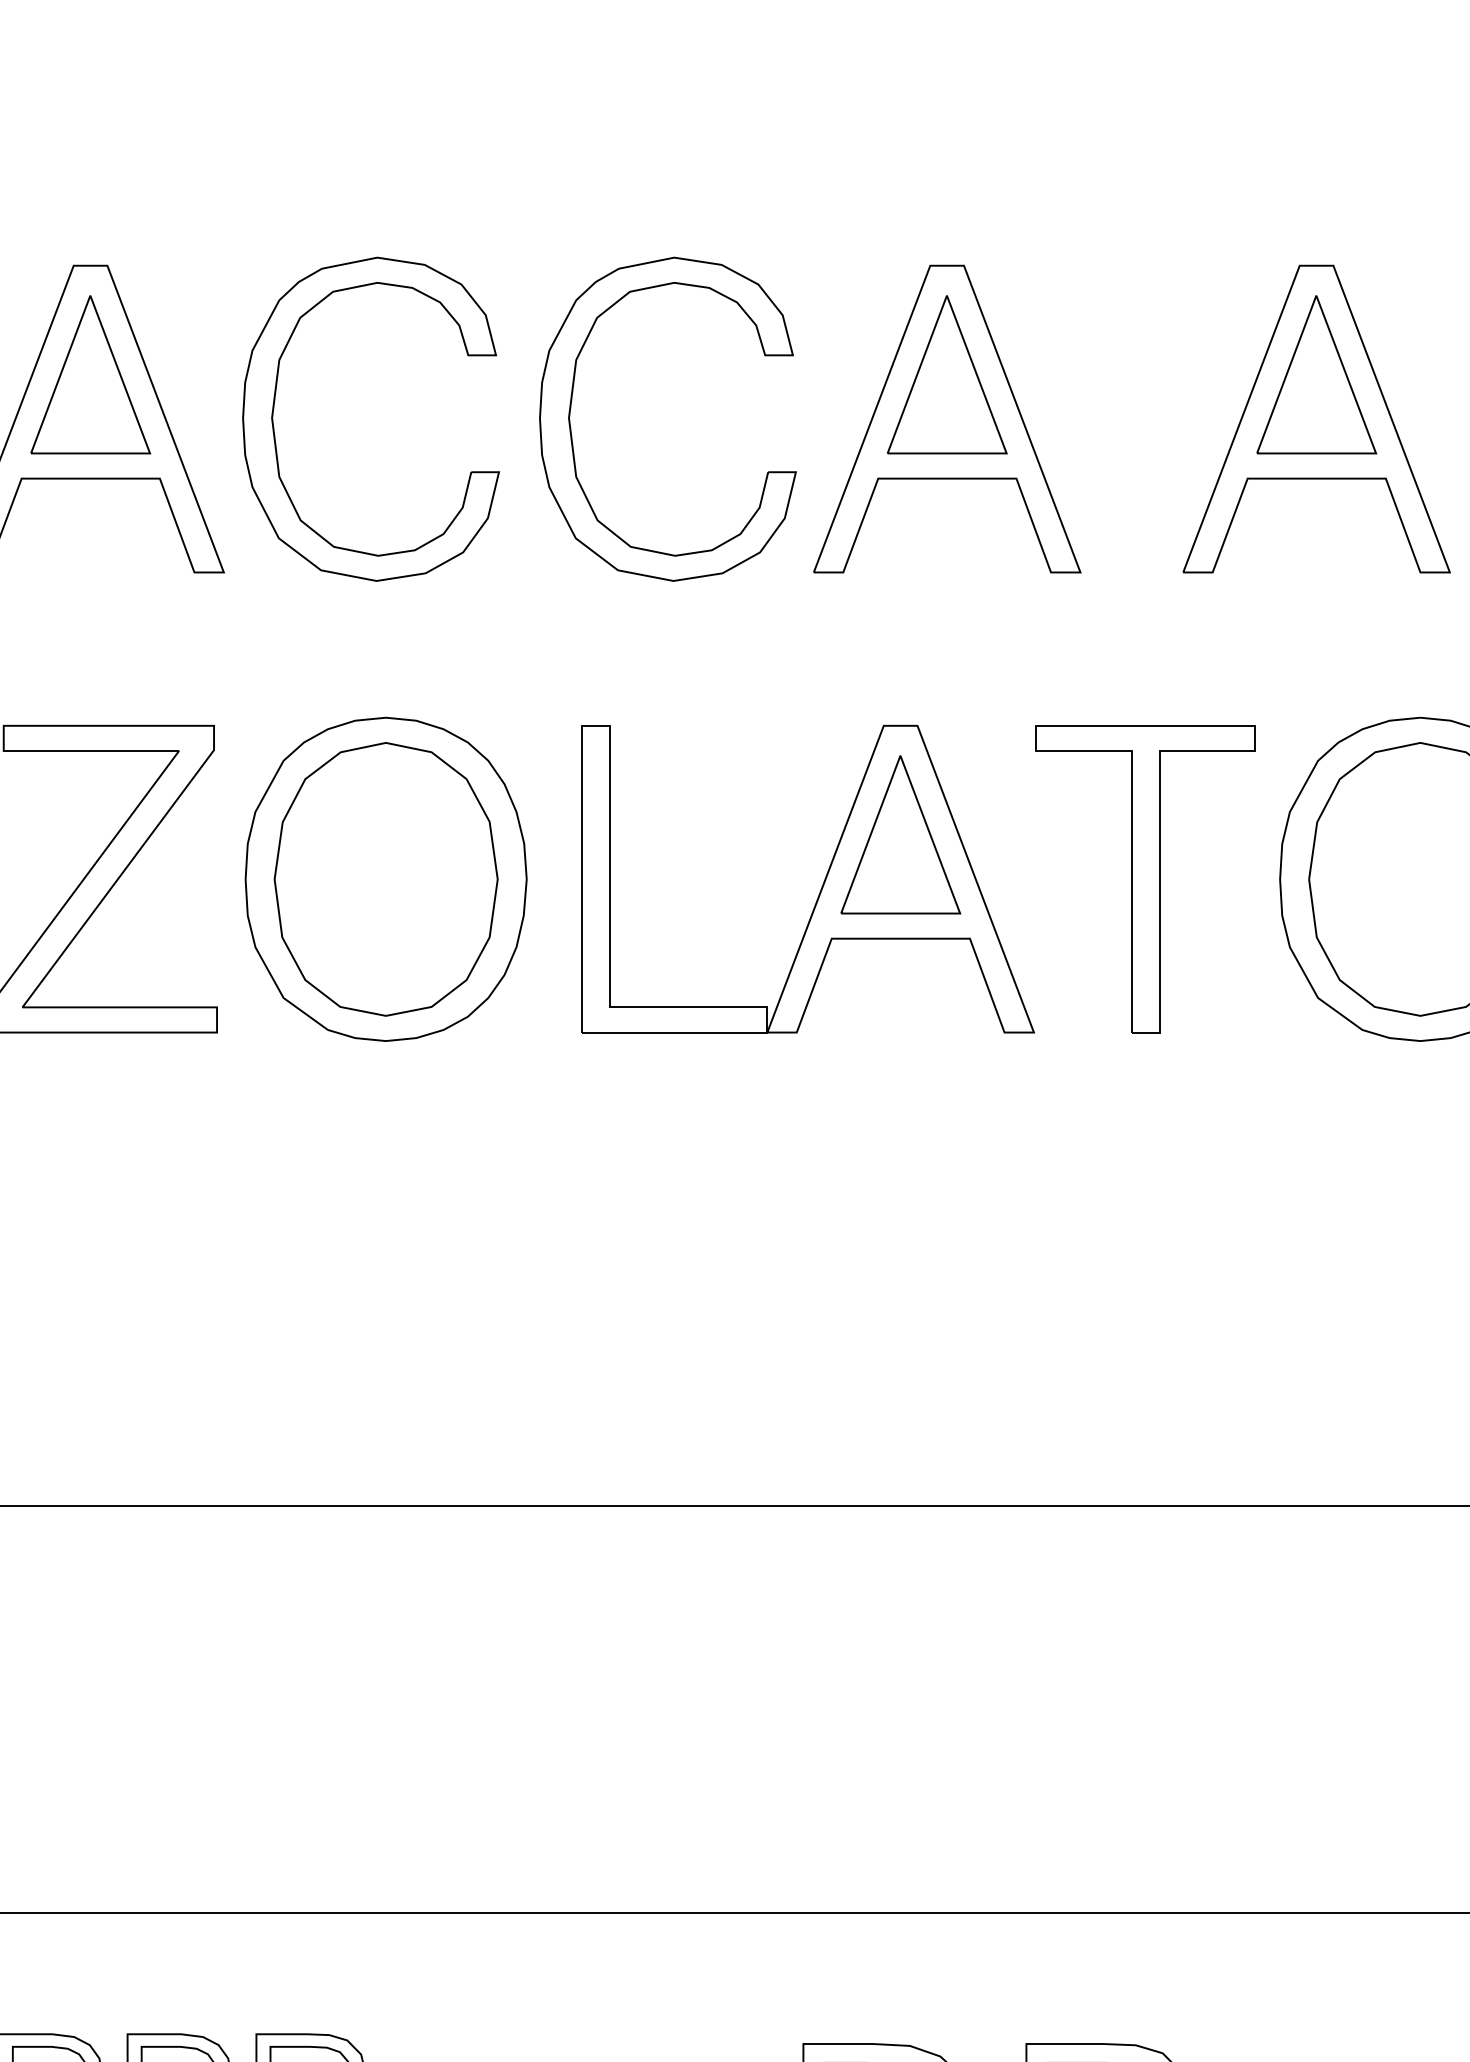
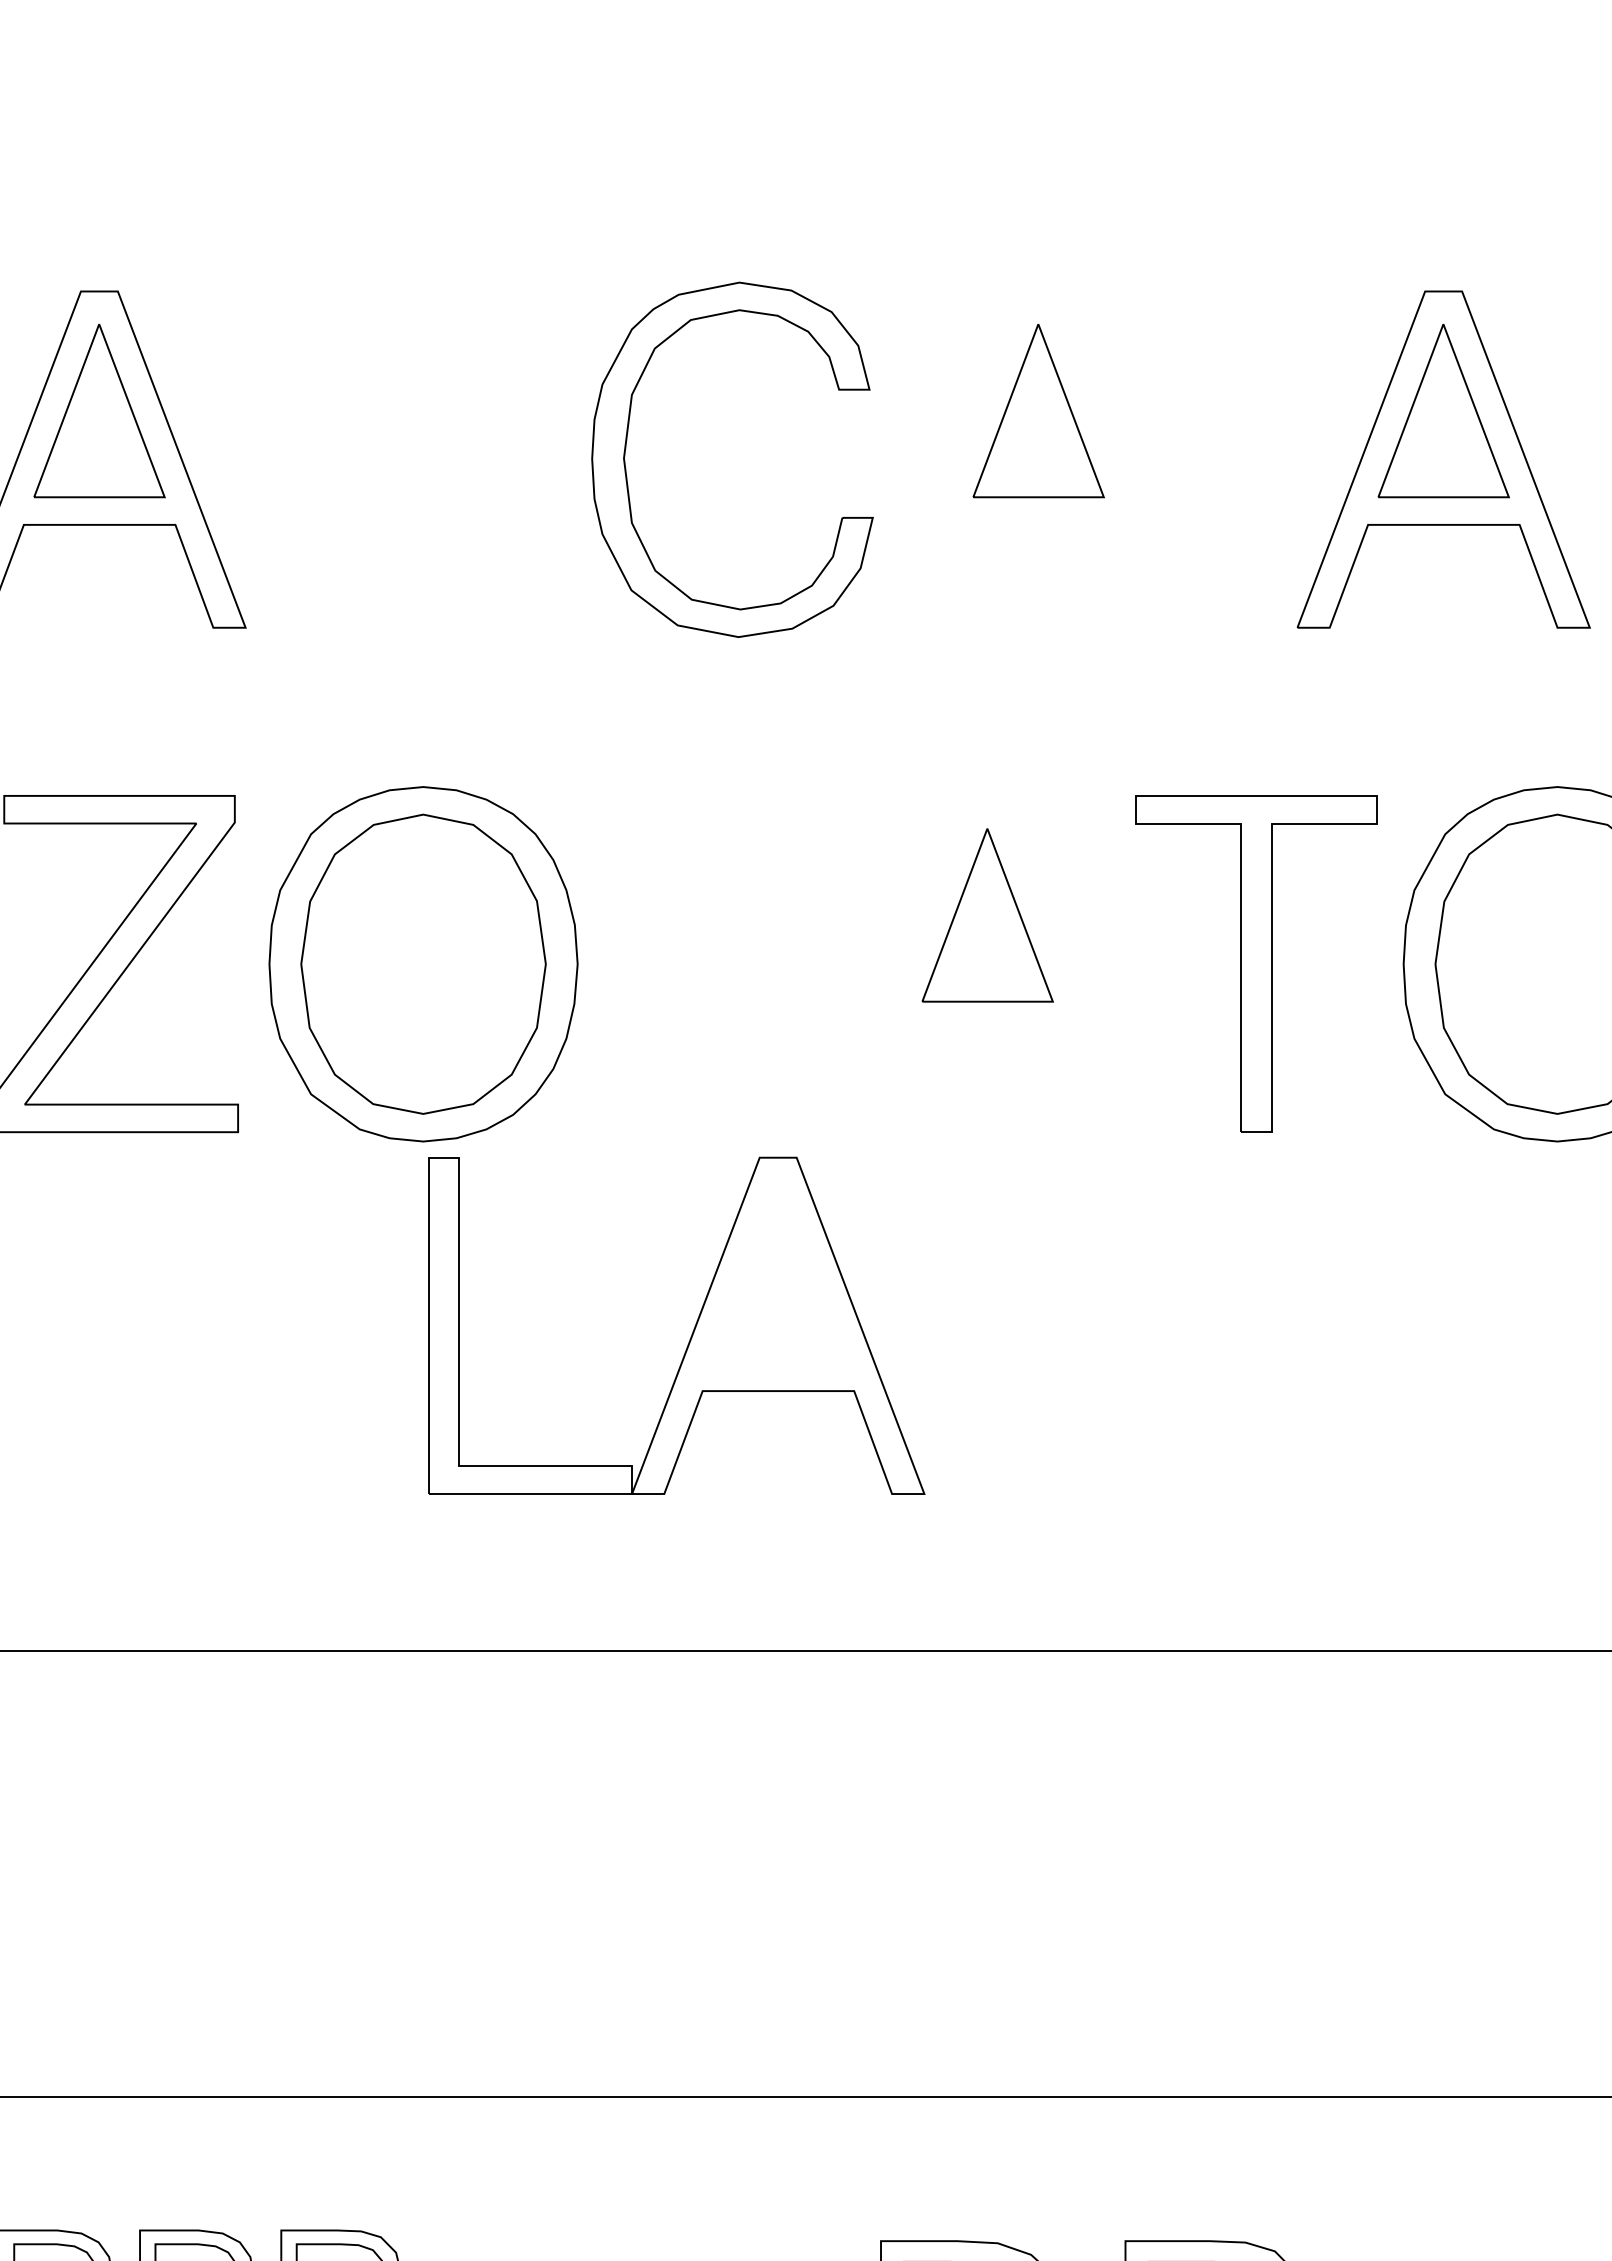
part: (947, 418) -> (1038, 458), removed
part: (274, 427) -> (301, 468), removed
part: (822, 884) -> (692, 1331), moved

